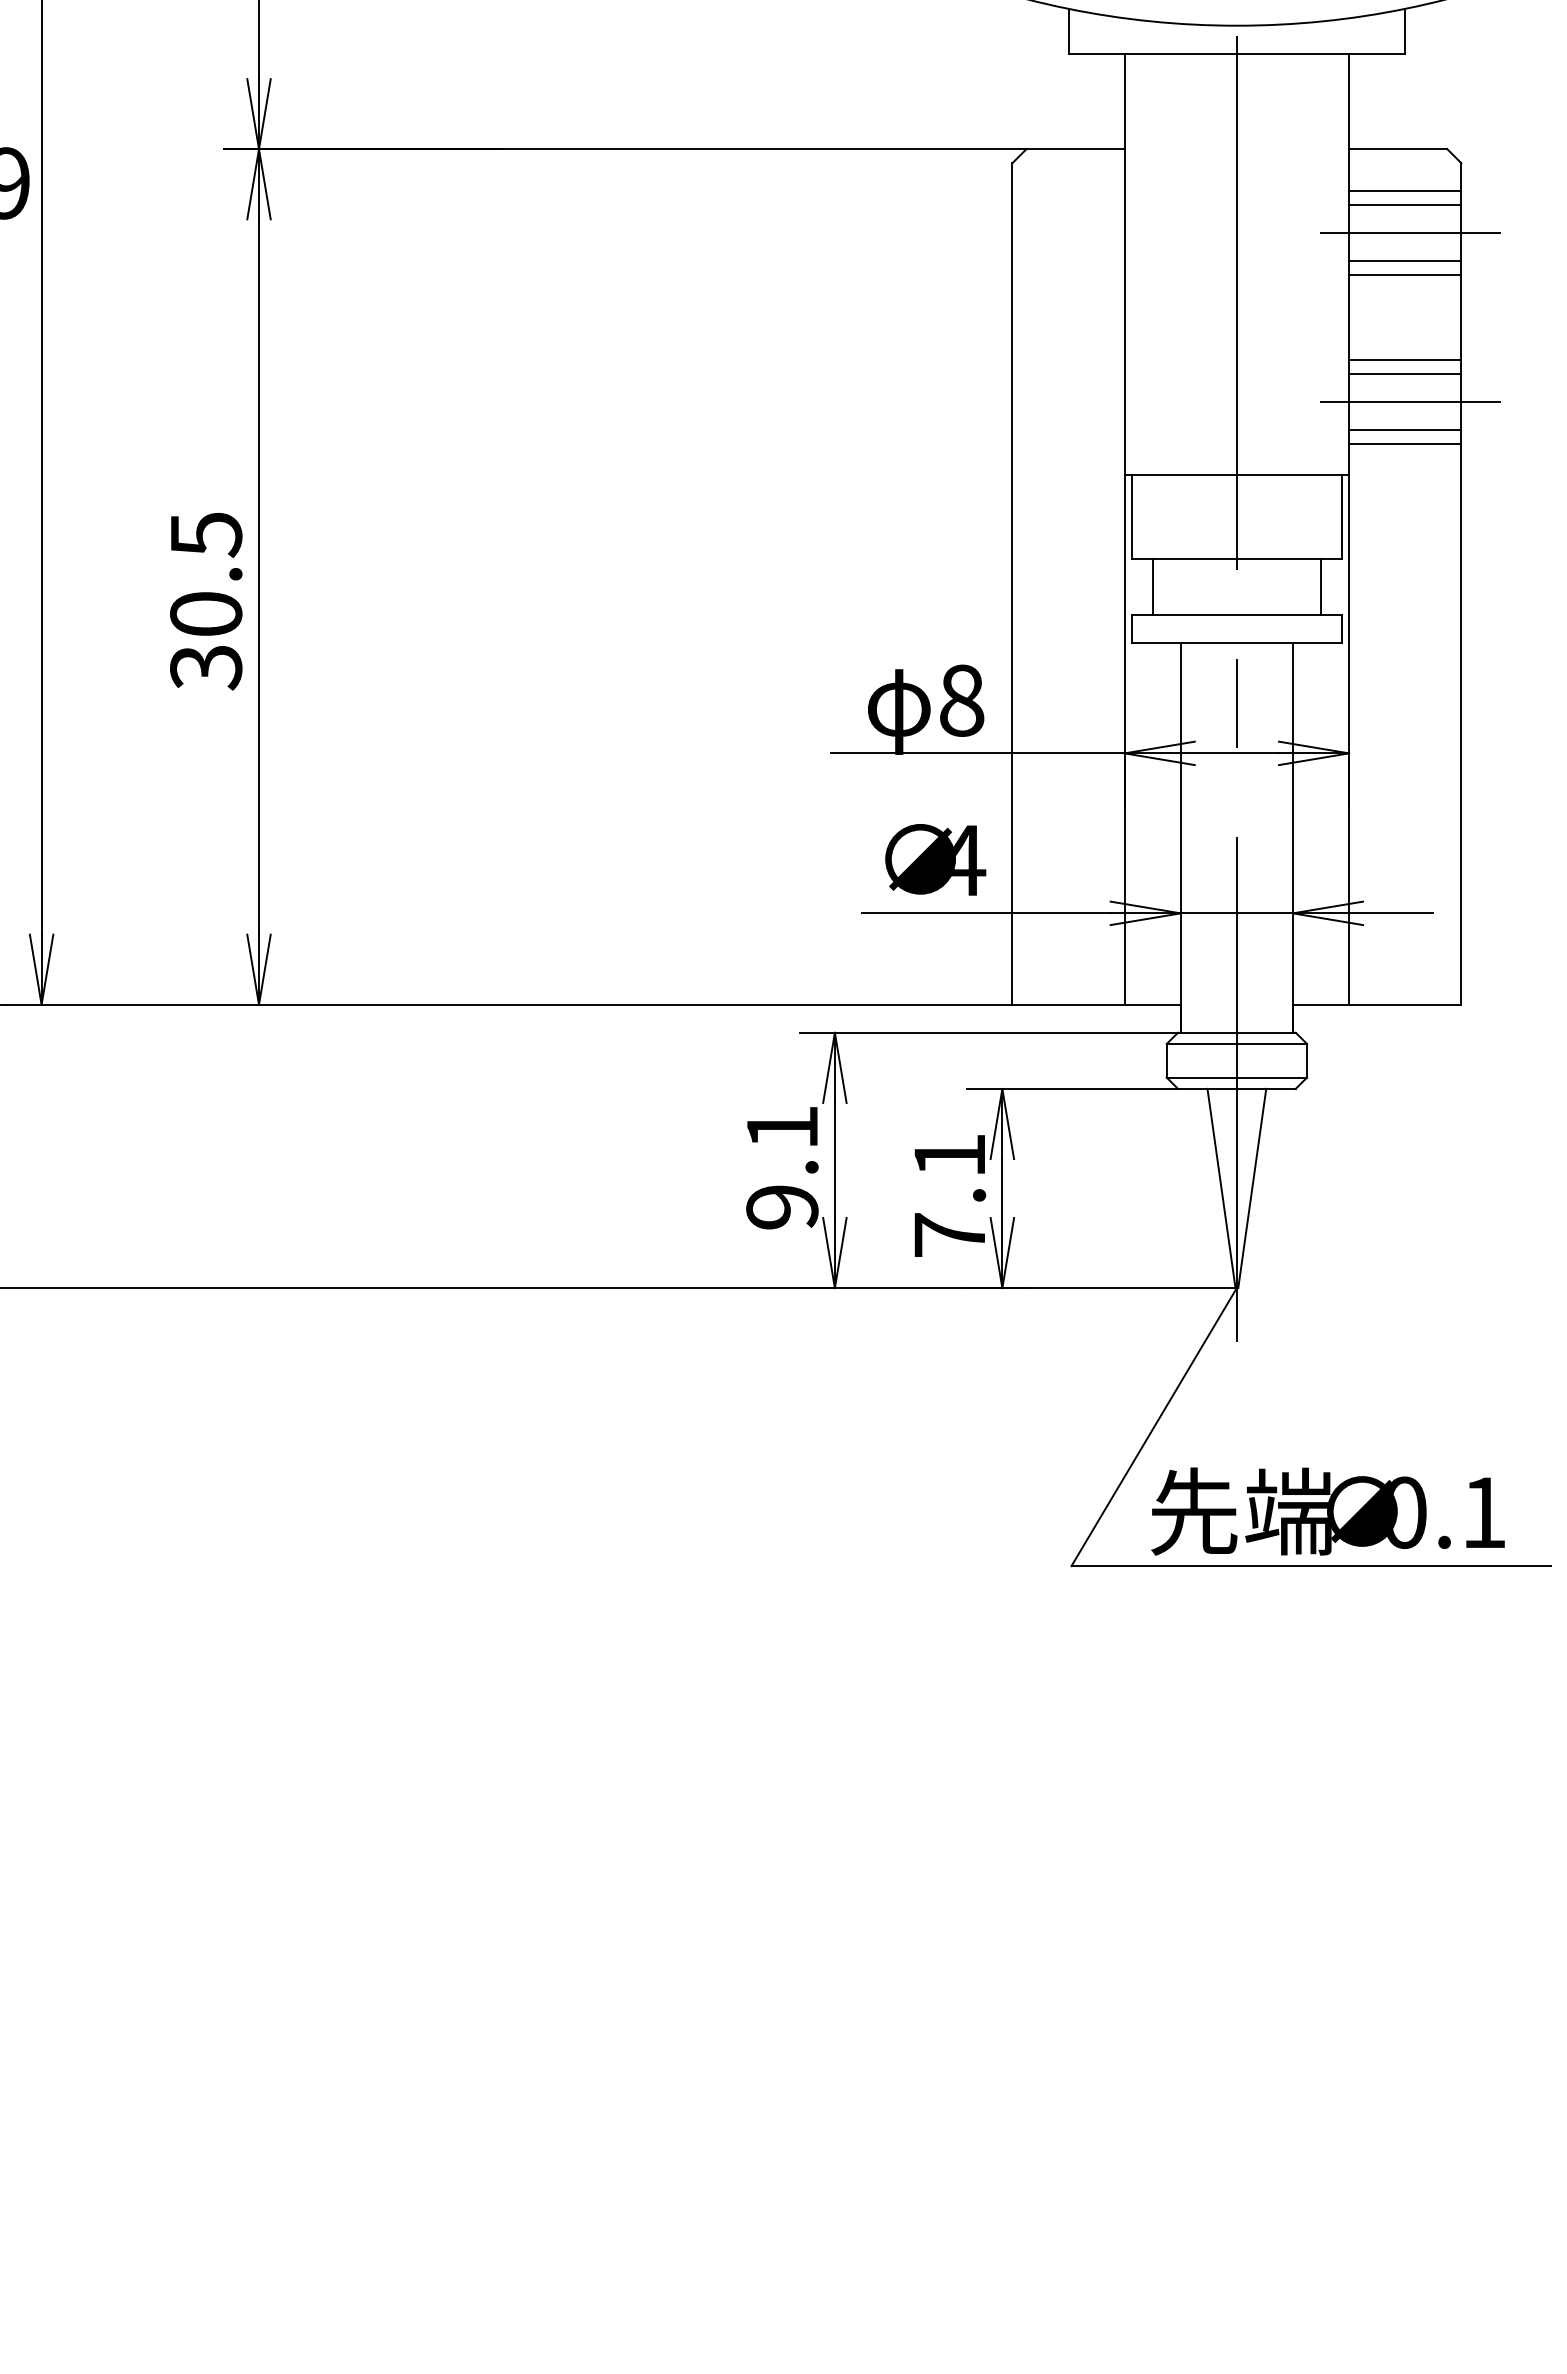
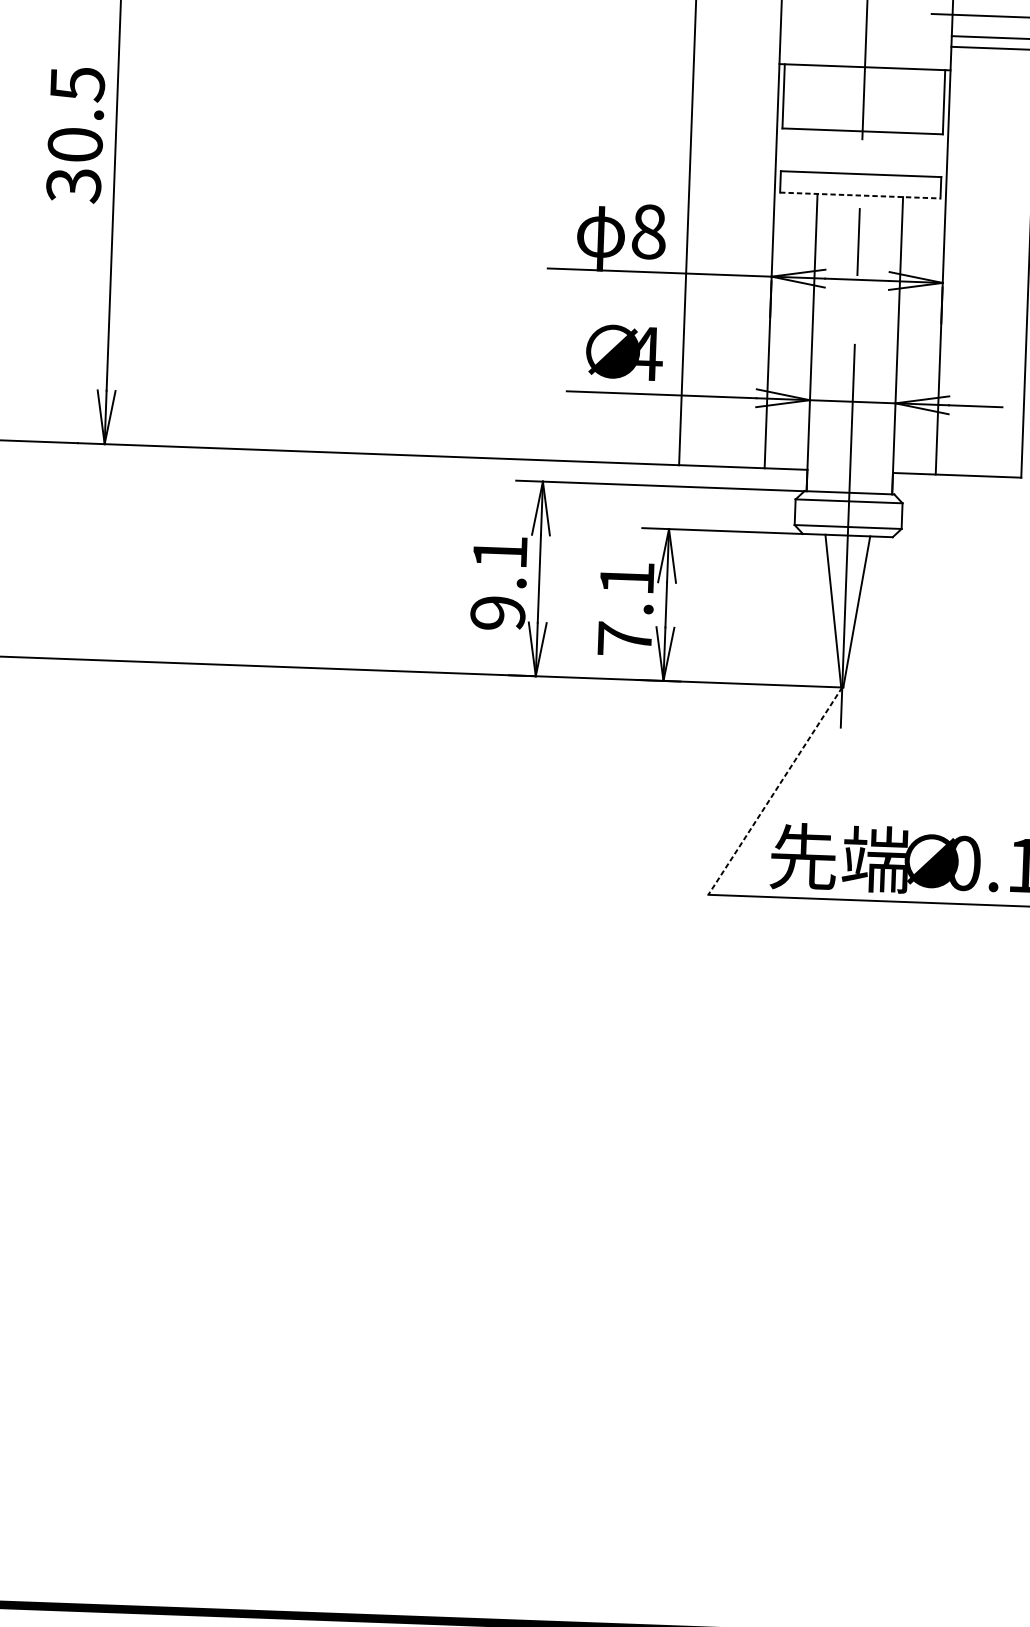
line: (1152, 586) -> (797, 150), removed
line: (1321, 586) -> (926, 154), removed
line: (1237, 642) -> (860, 195), solid -> dashed
line: (1154, 1427) -> (775, 791), solid -> dashed

